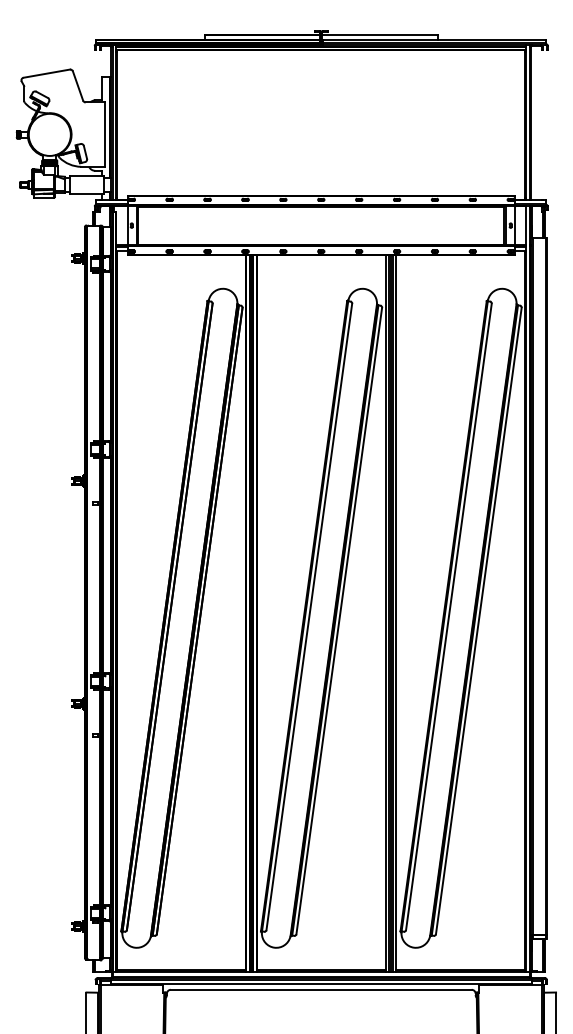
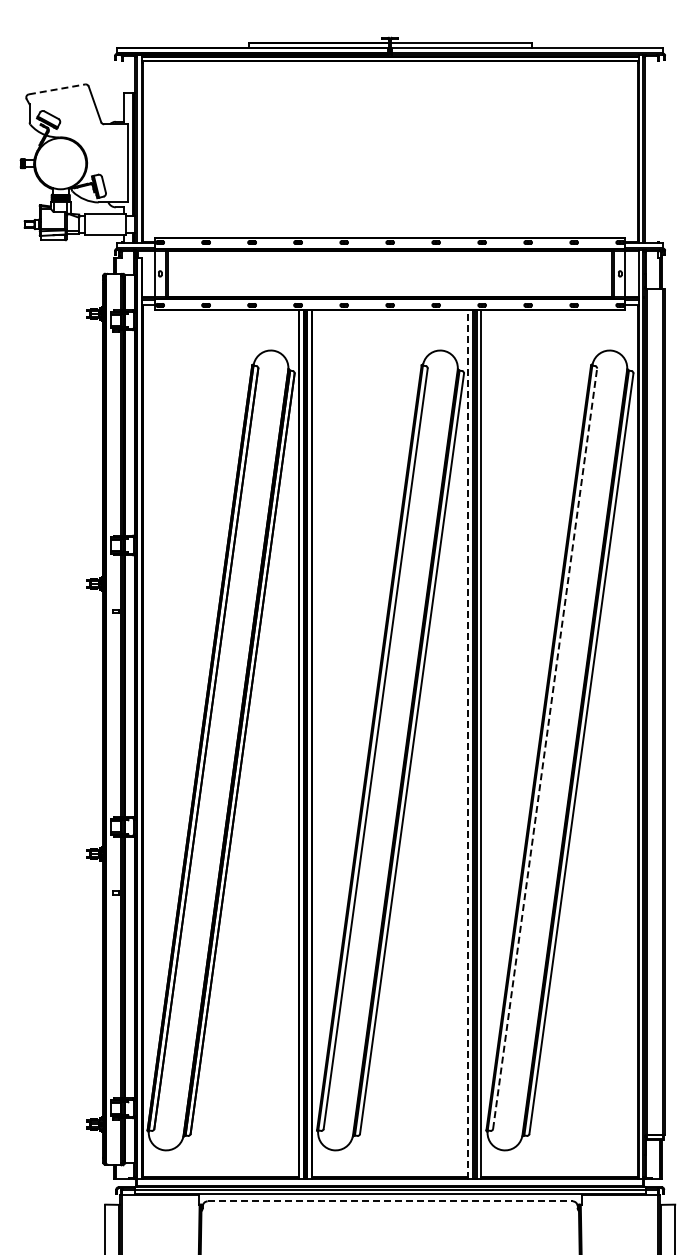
line: (47, 73) -> (57, 89), solid -> dashed
line: (385, 613) -> (468, 744), solid -> dashed
line: (449, 616) -> (545, 748), solid -> dashed
line: (321, 989) -> (390, 1201), solid -> dashed

